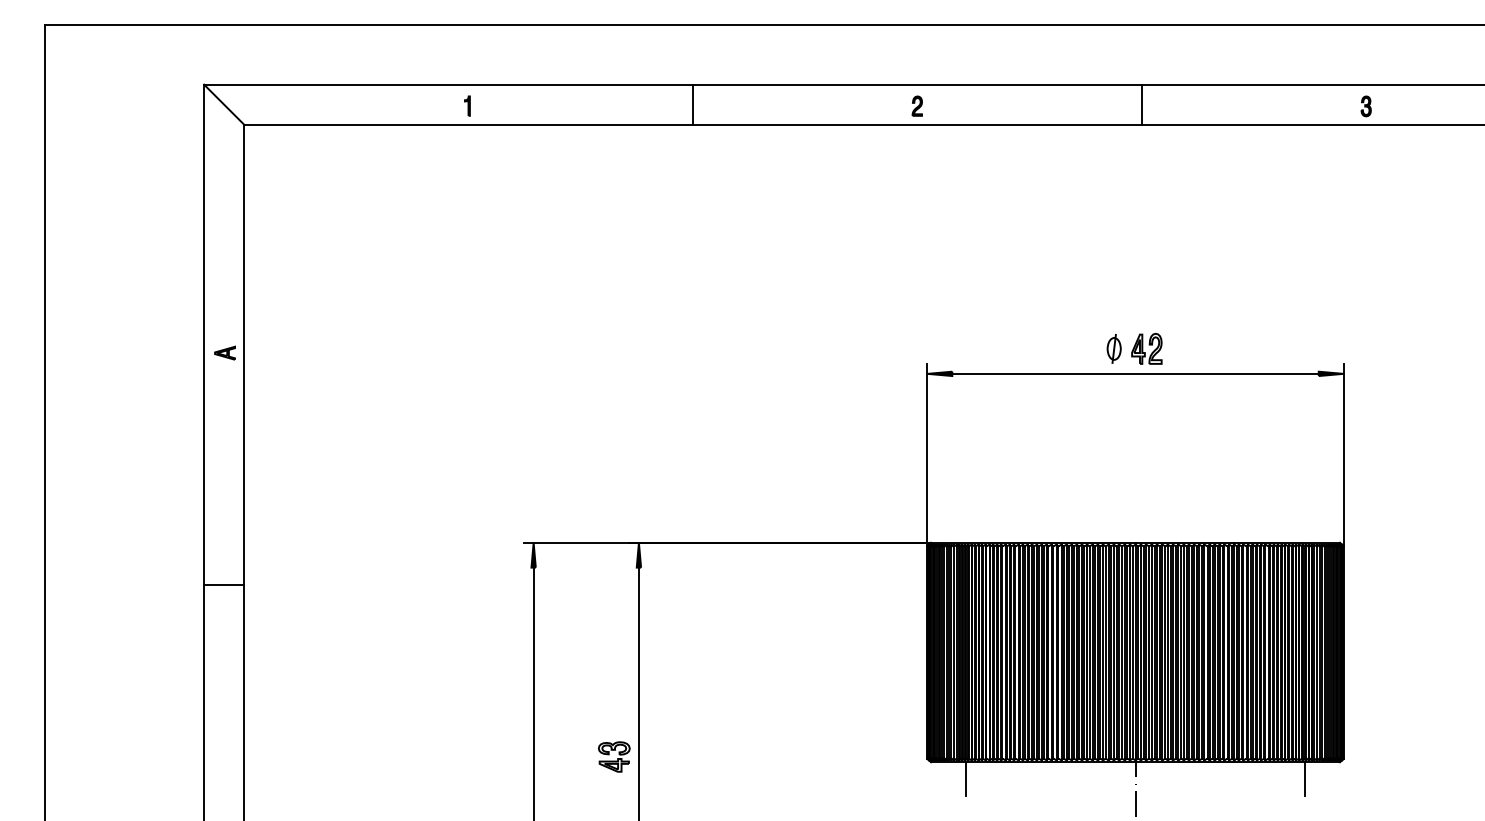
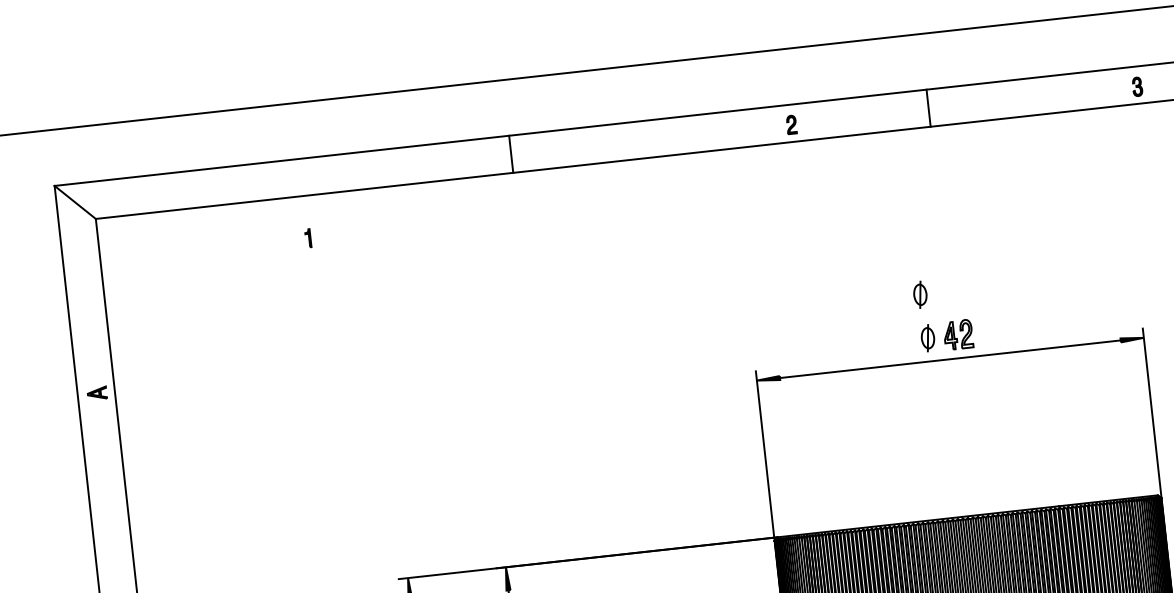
part: (467, 105) -> (308, 237), moved
part: (916, 105) -> (790, 124), moved
part: (1110, 301) -> (919, 294), added
part: (224, 352) -> (96, 392), moved

